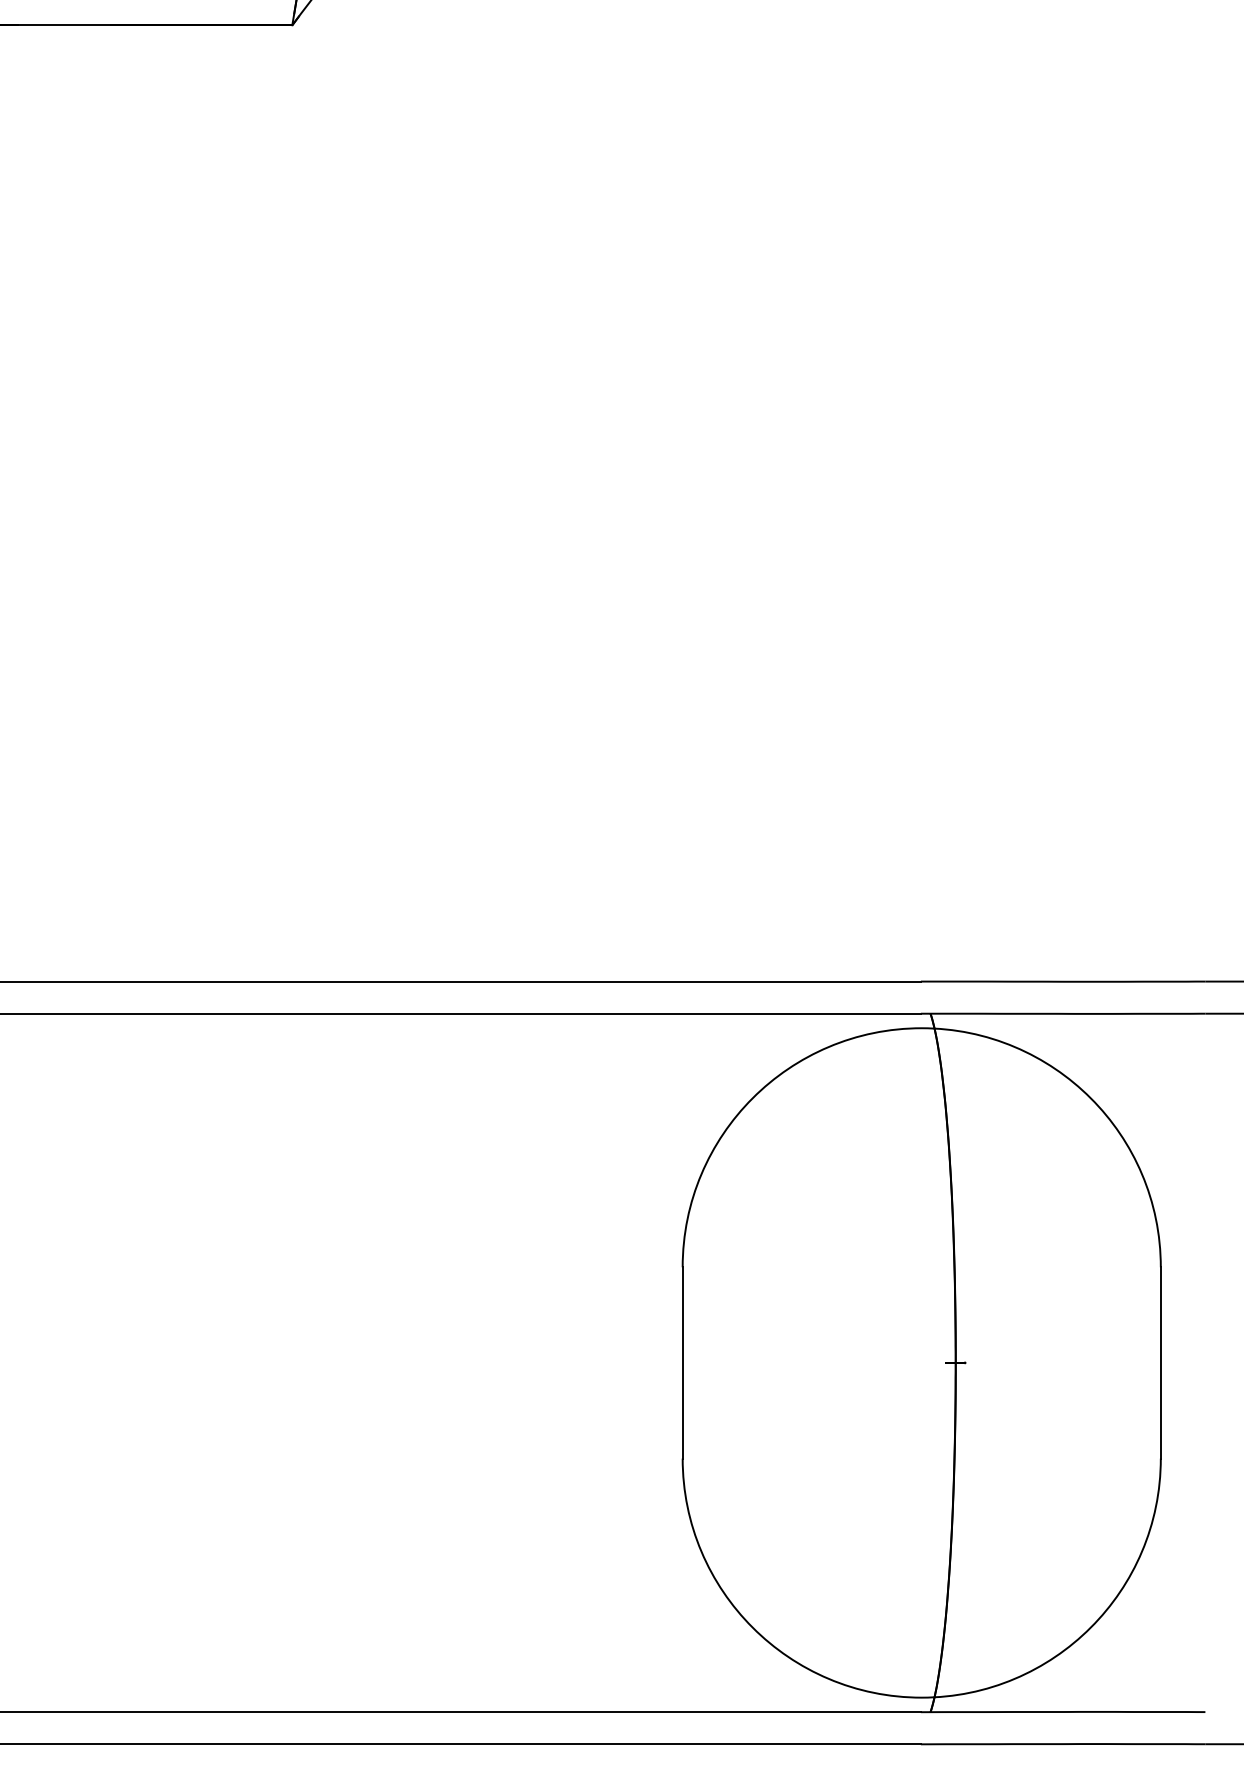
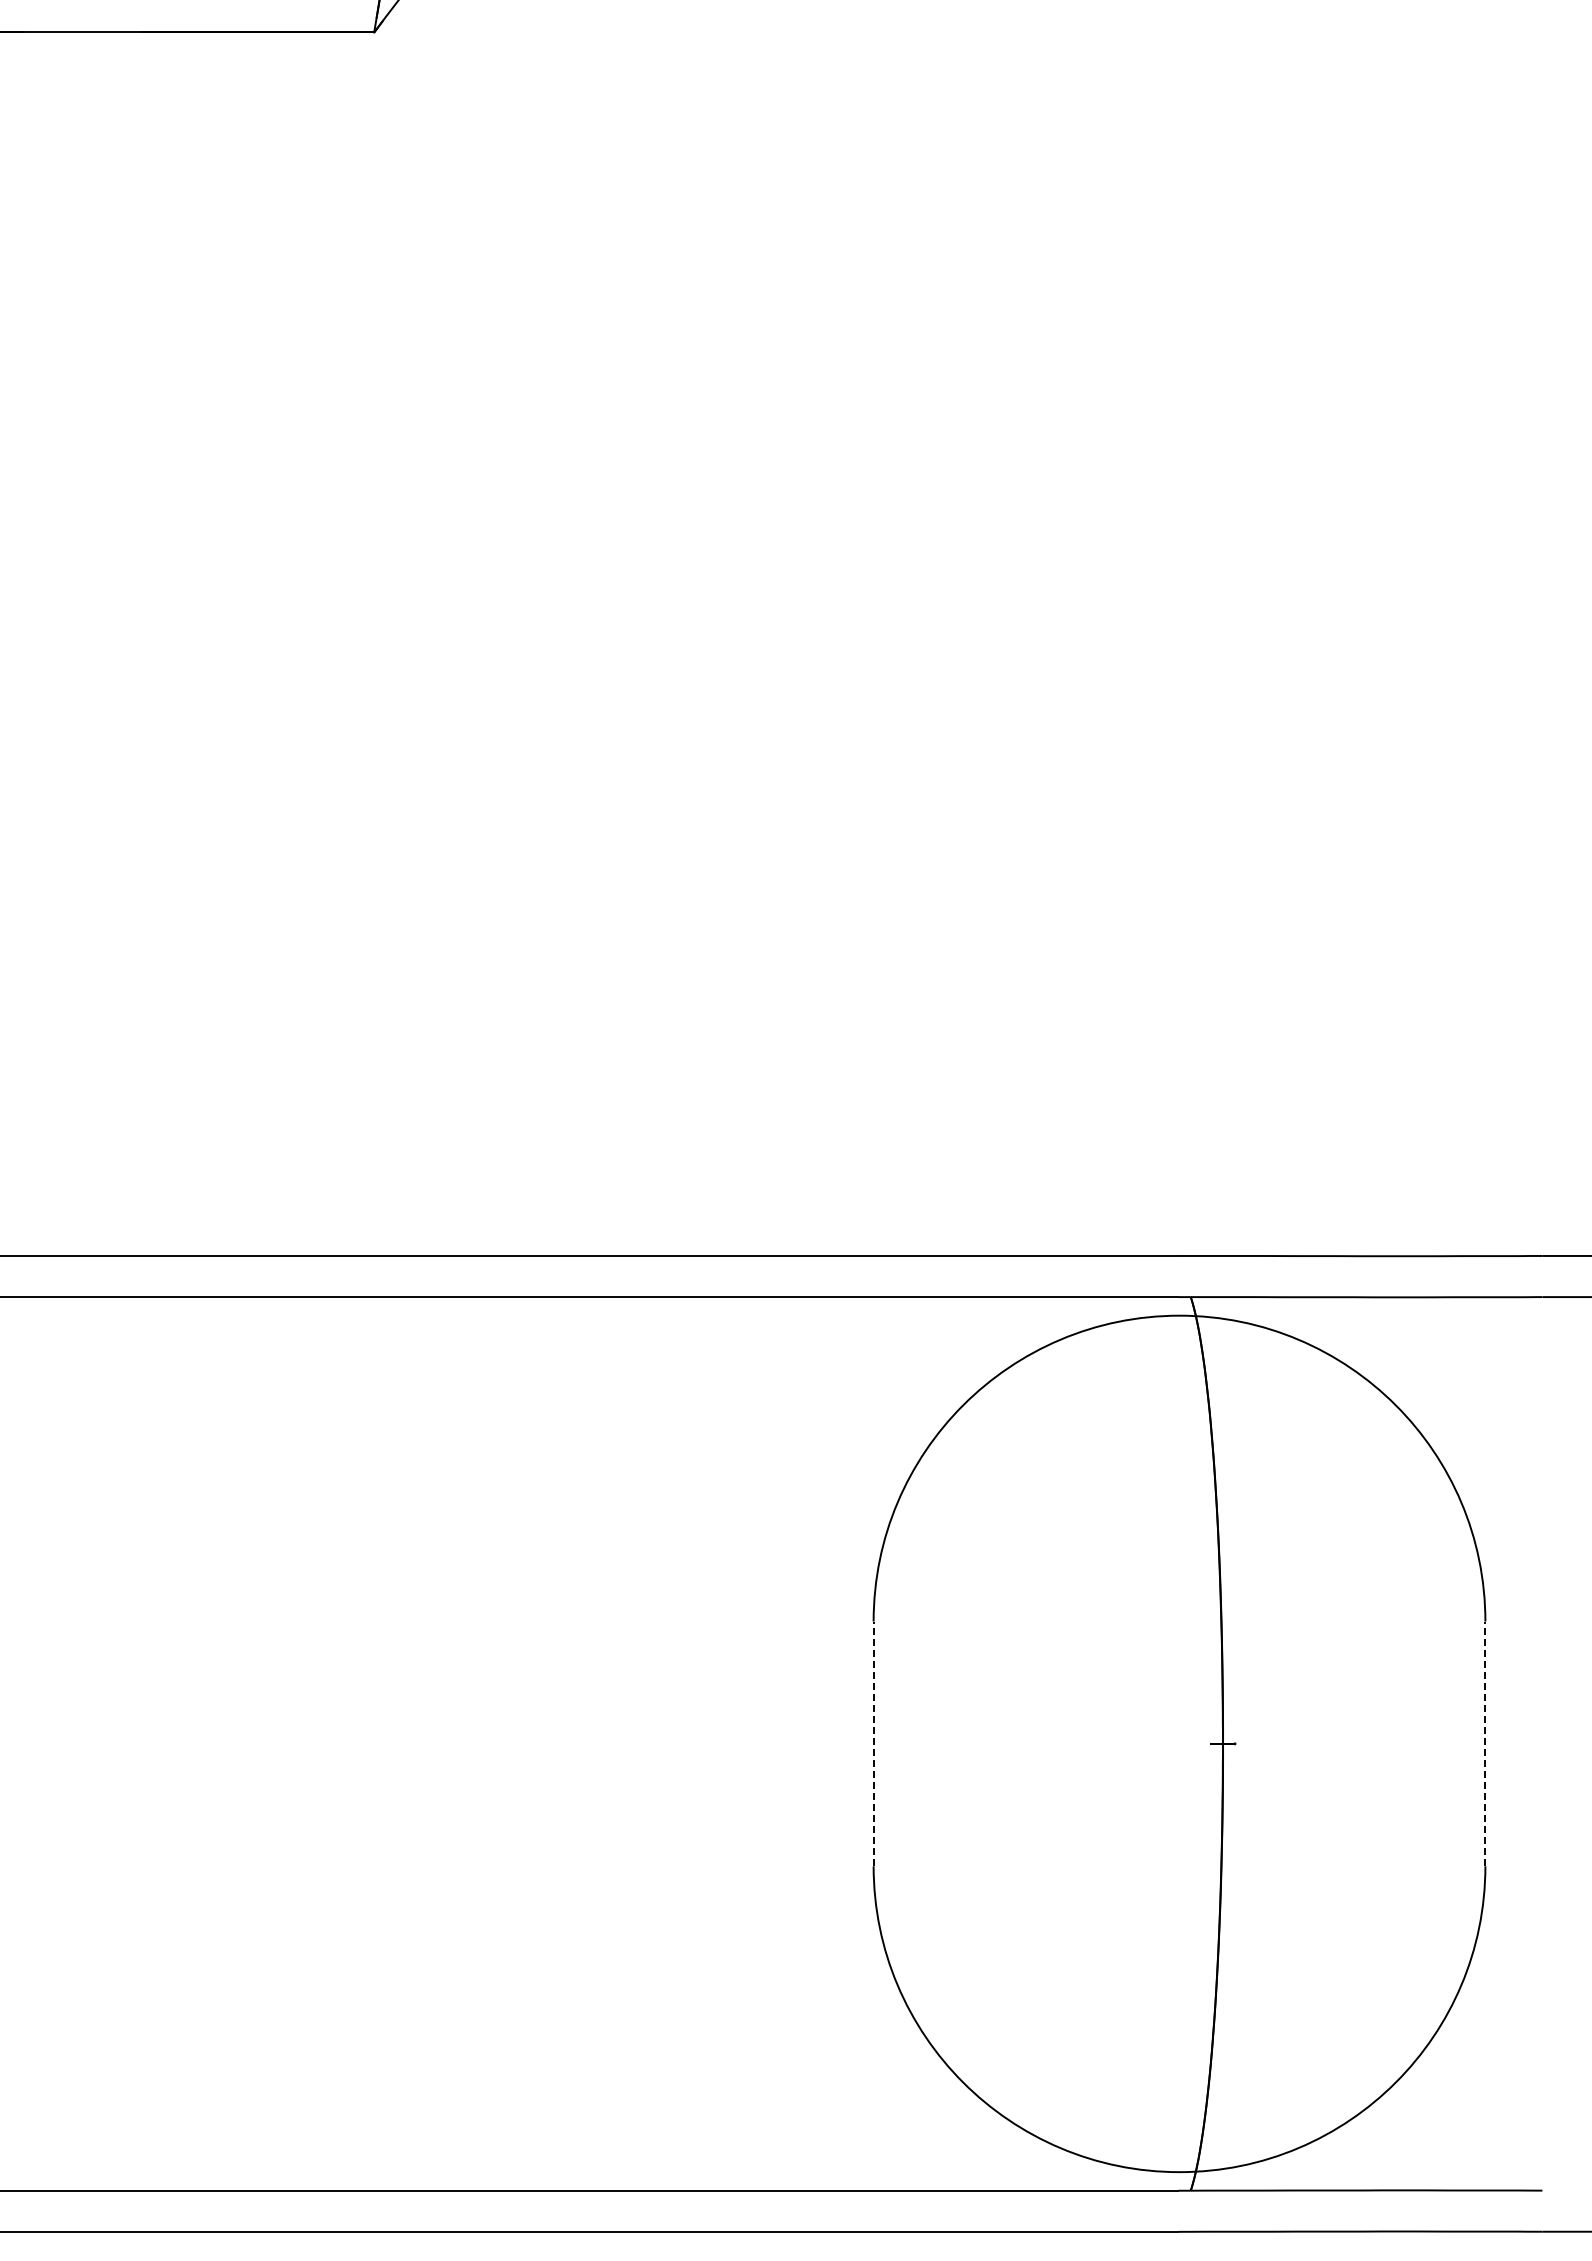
line: (682, 1362) -> (873, 1743), solid -> dashed
line: (1160, 1362) -> (1485, 1743), solid -> dashed

